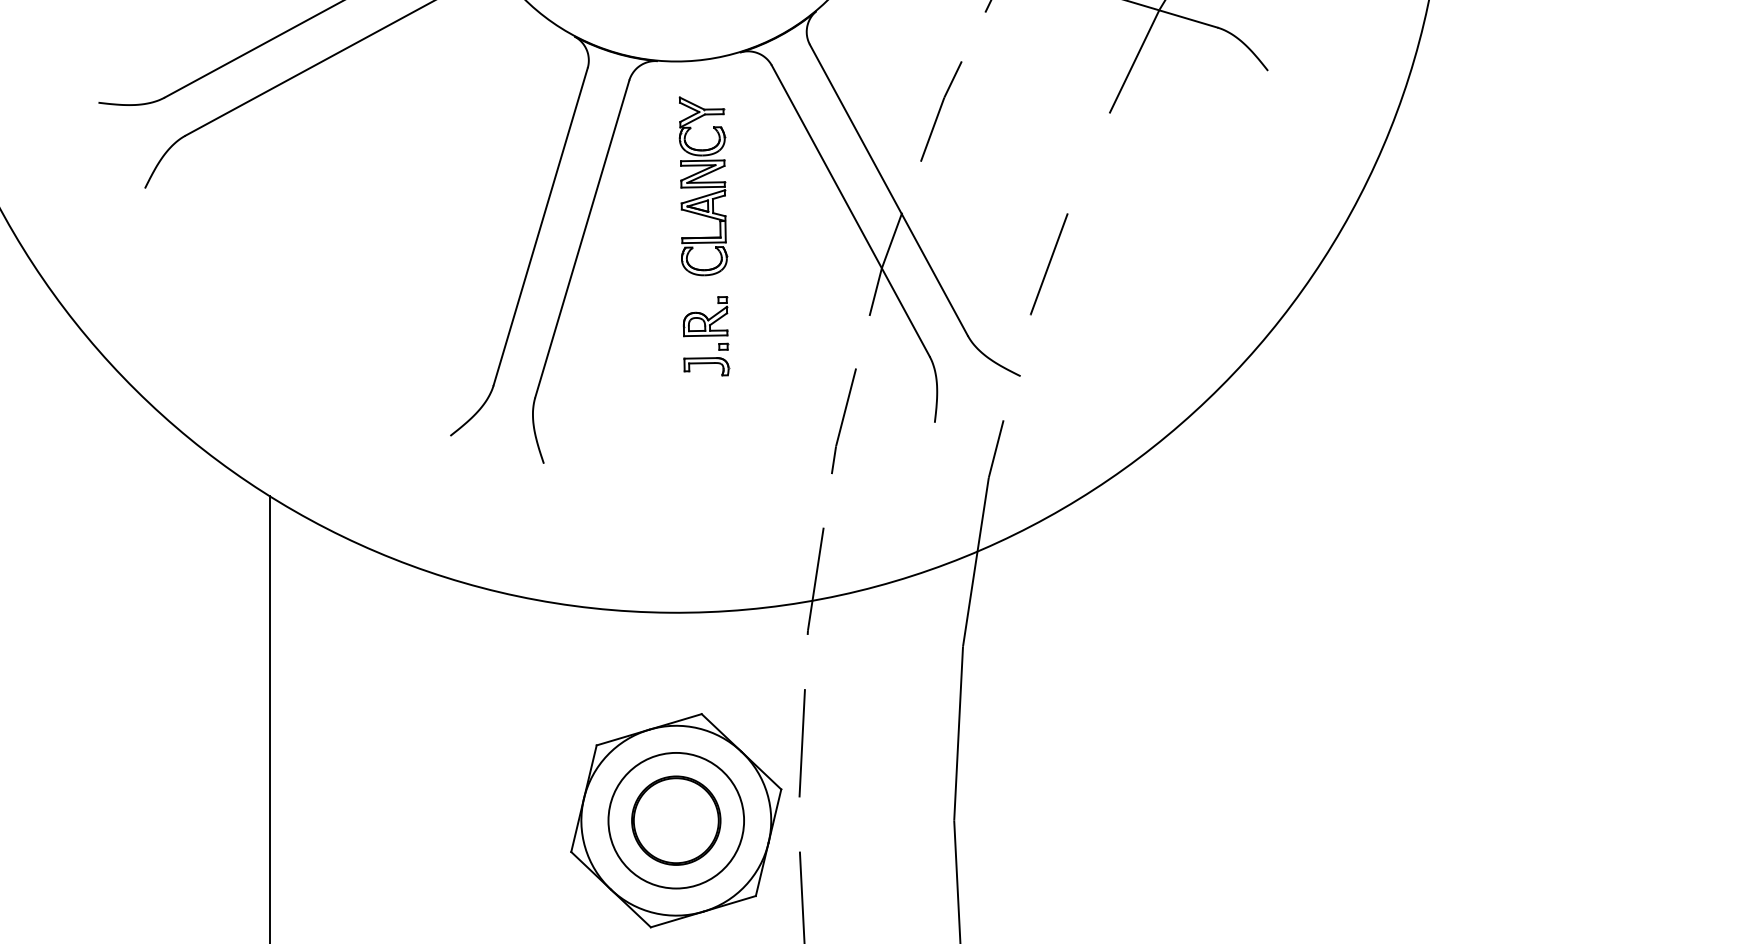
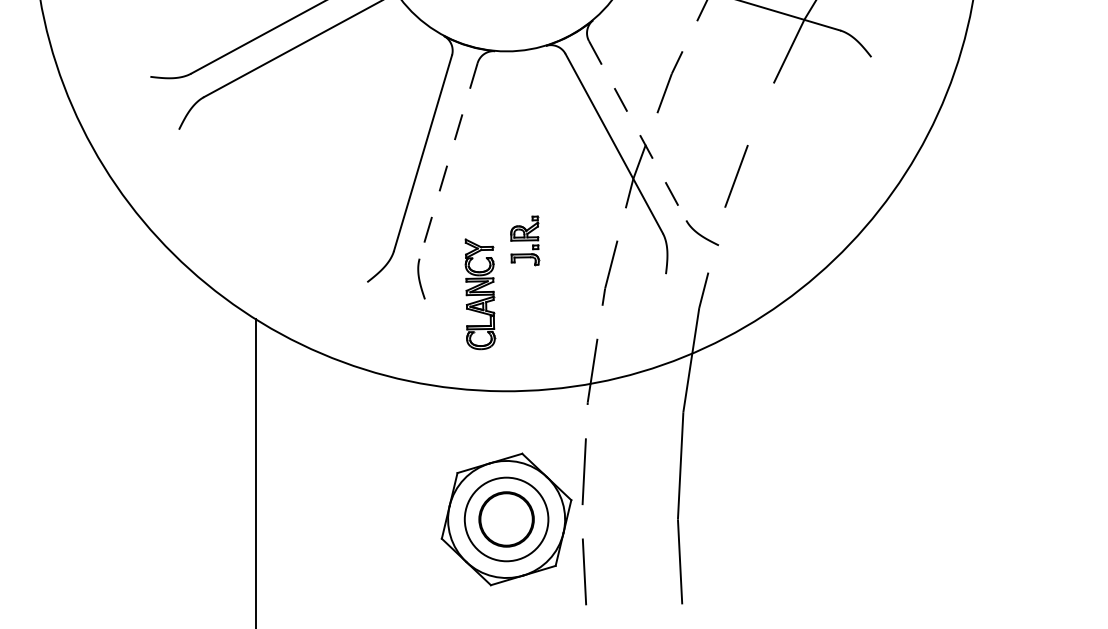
part: (703, 186) -> (480, 294), moved
line: (888, 191) -> (637, 131), solid -> dashed
line: (582, 238) -> (448, 160), solid -> dashed
part: (706, 335) -> (525, 240), moved

